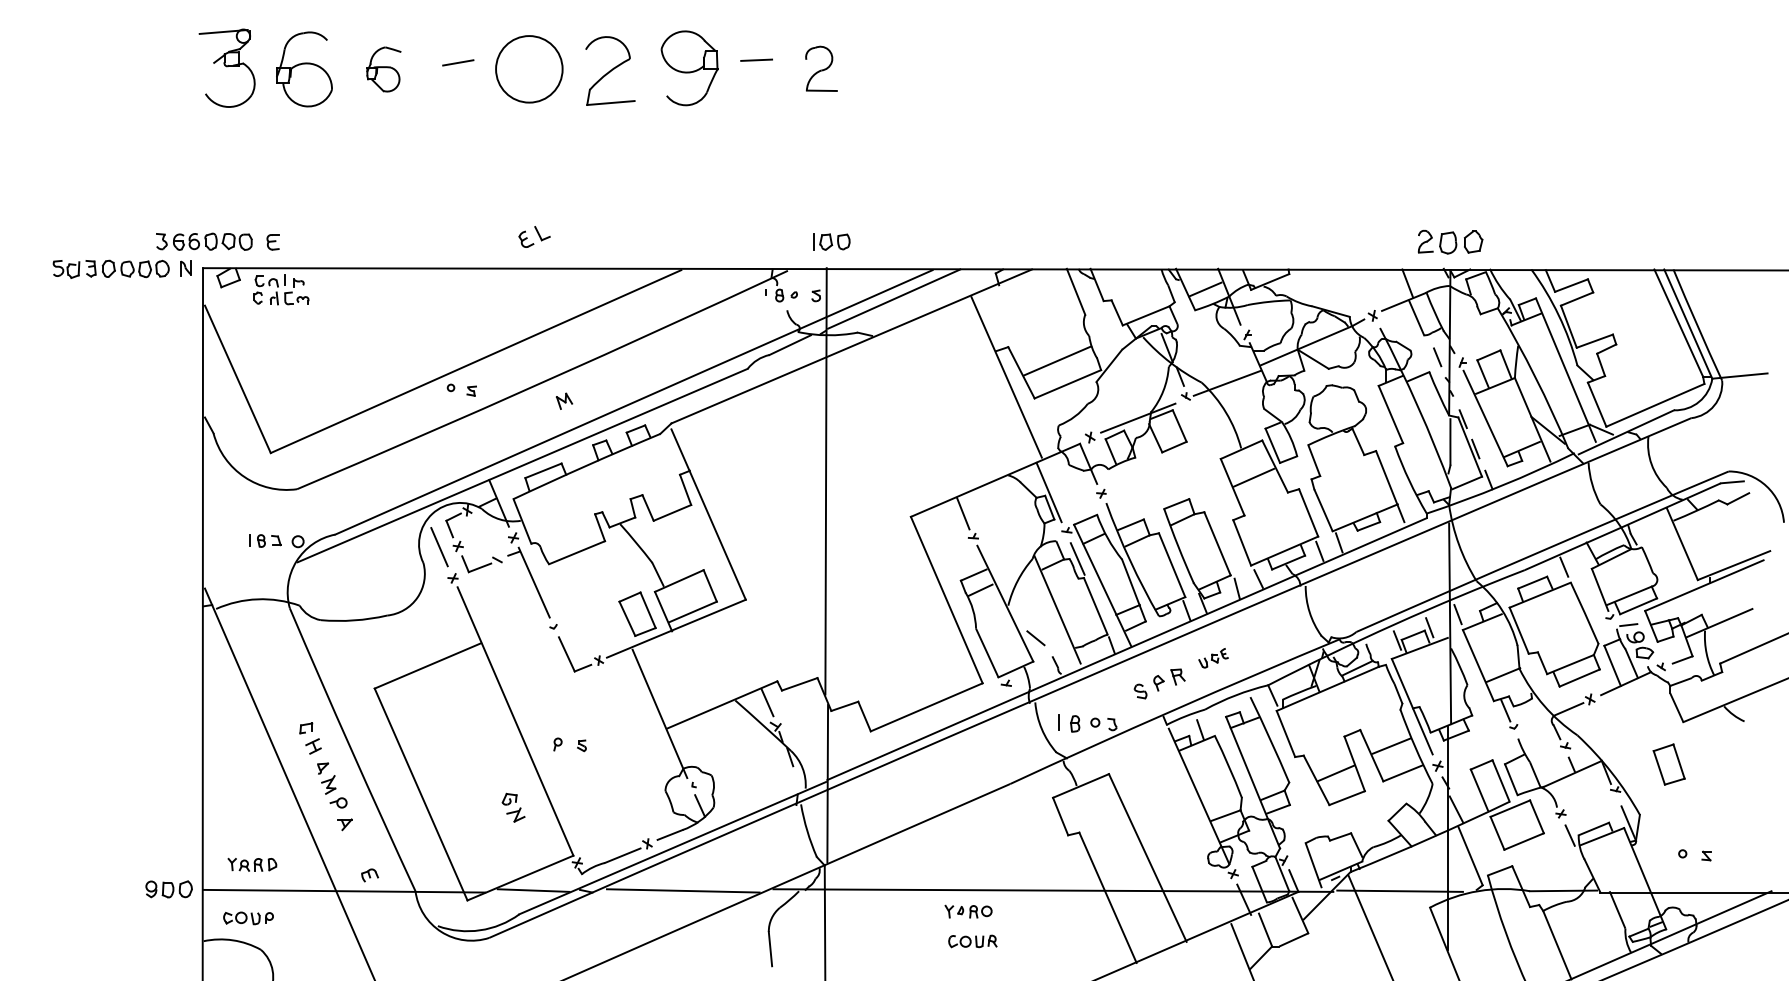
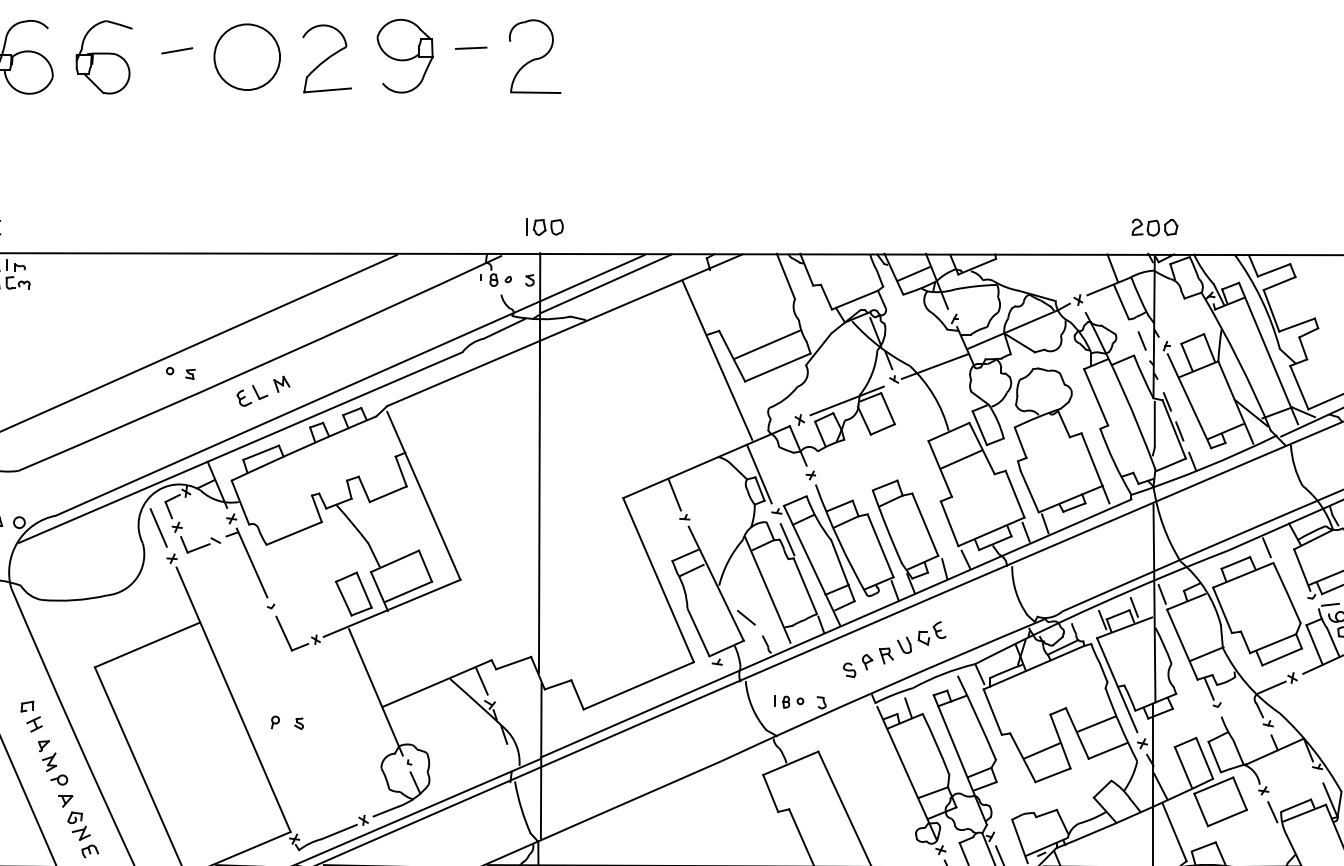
part: (821, 68) -> (535, 56), size x1.67
part: (383, 69) -> (103, 57), size x1.67
part: (534, 236) -> (252, 395), moved
part: (1450, 242) -> (1154, 227), size x0.71
part: (1213, 657) -> (921, 636), size x1.67
part: (1079, 723) -> (789, 701), size x0.71
part: (513, 807) -> (78, 825), moved

